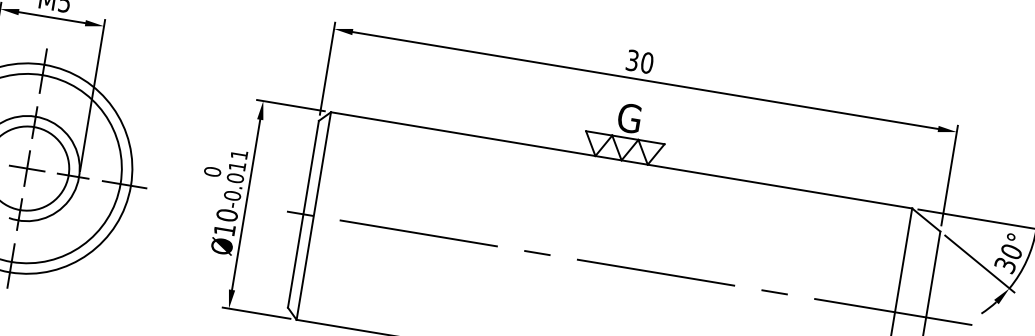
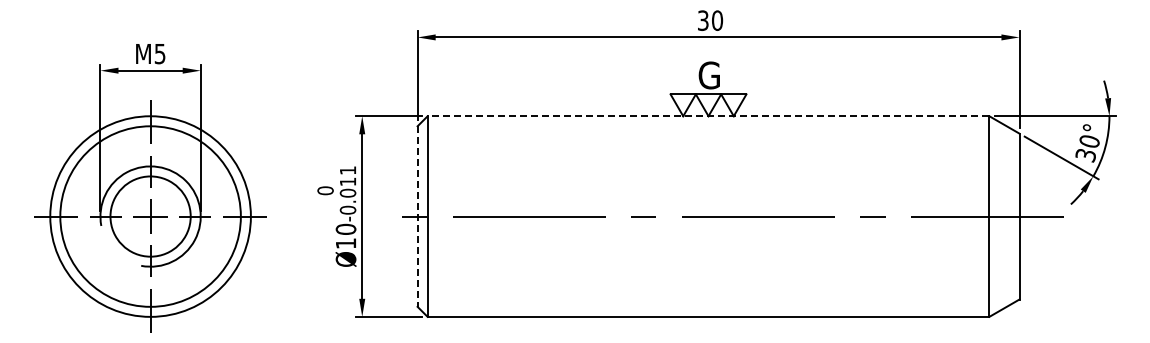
line: (621, 160) -> (708, 116), solid -> dashed
line: (303, 215) -> (417, 217), solid -> dashed

